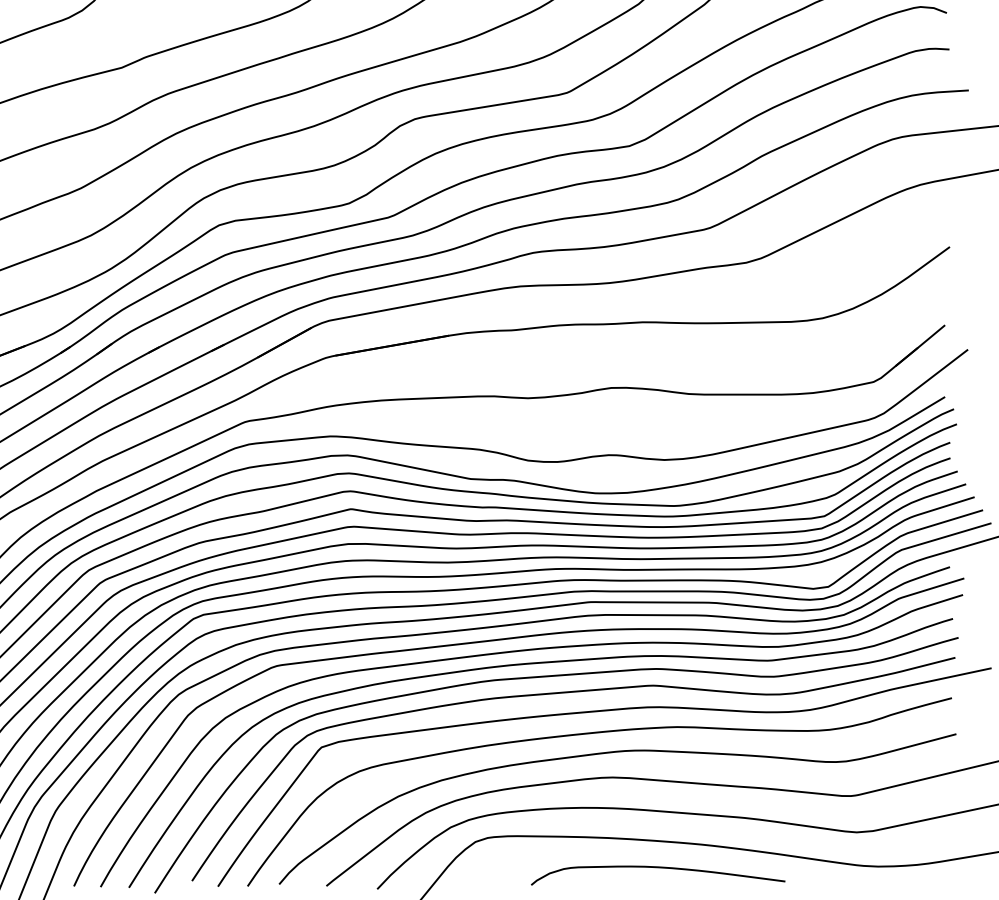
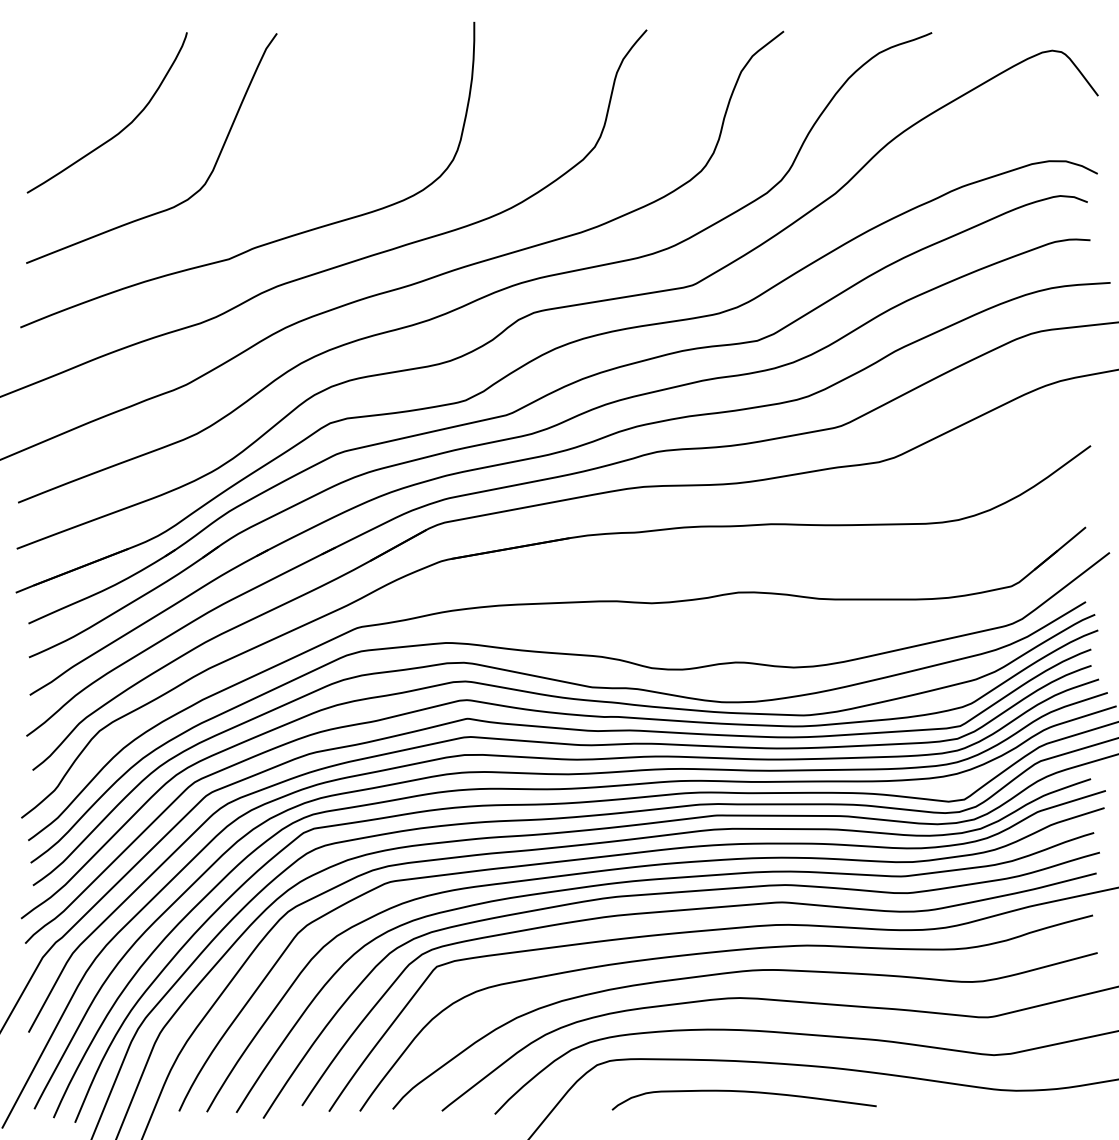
curve: (657, 868) -> (743, 1092), moved

